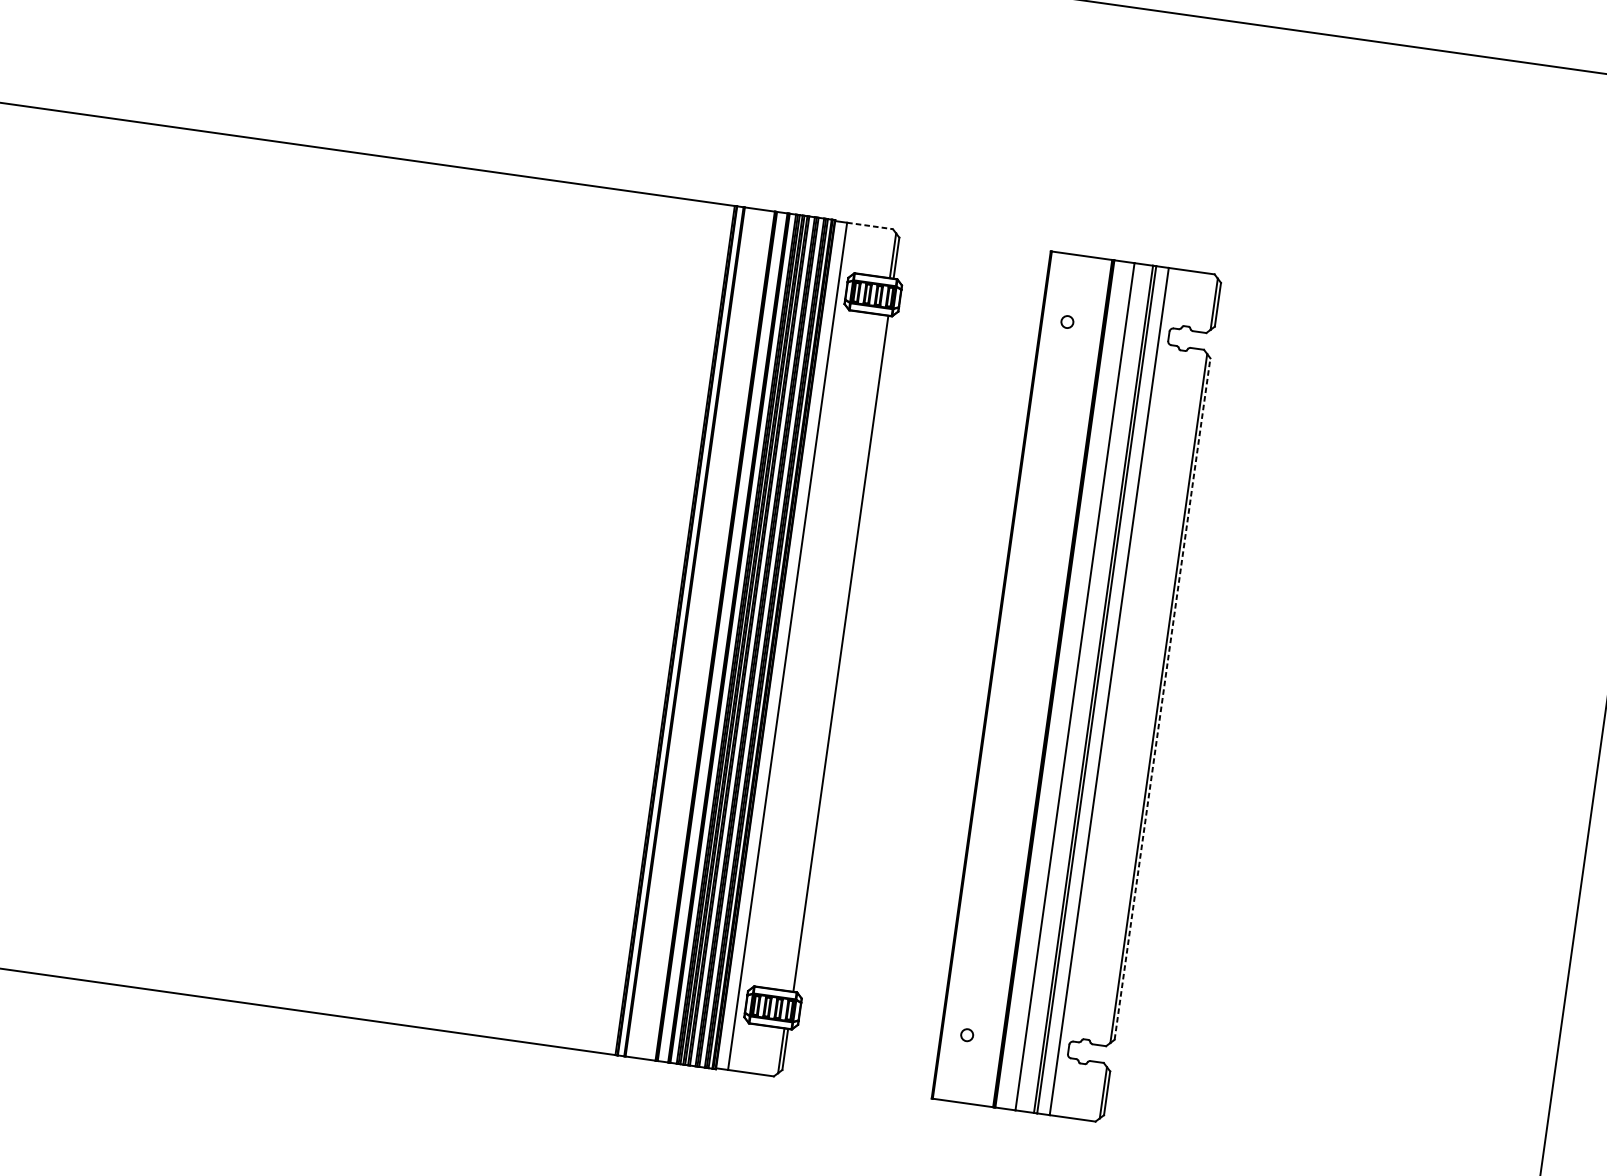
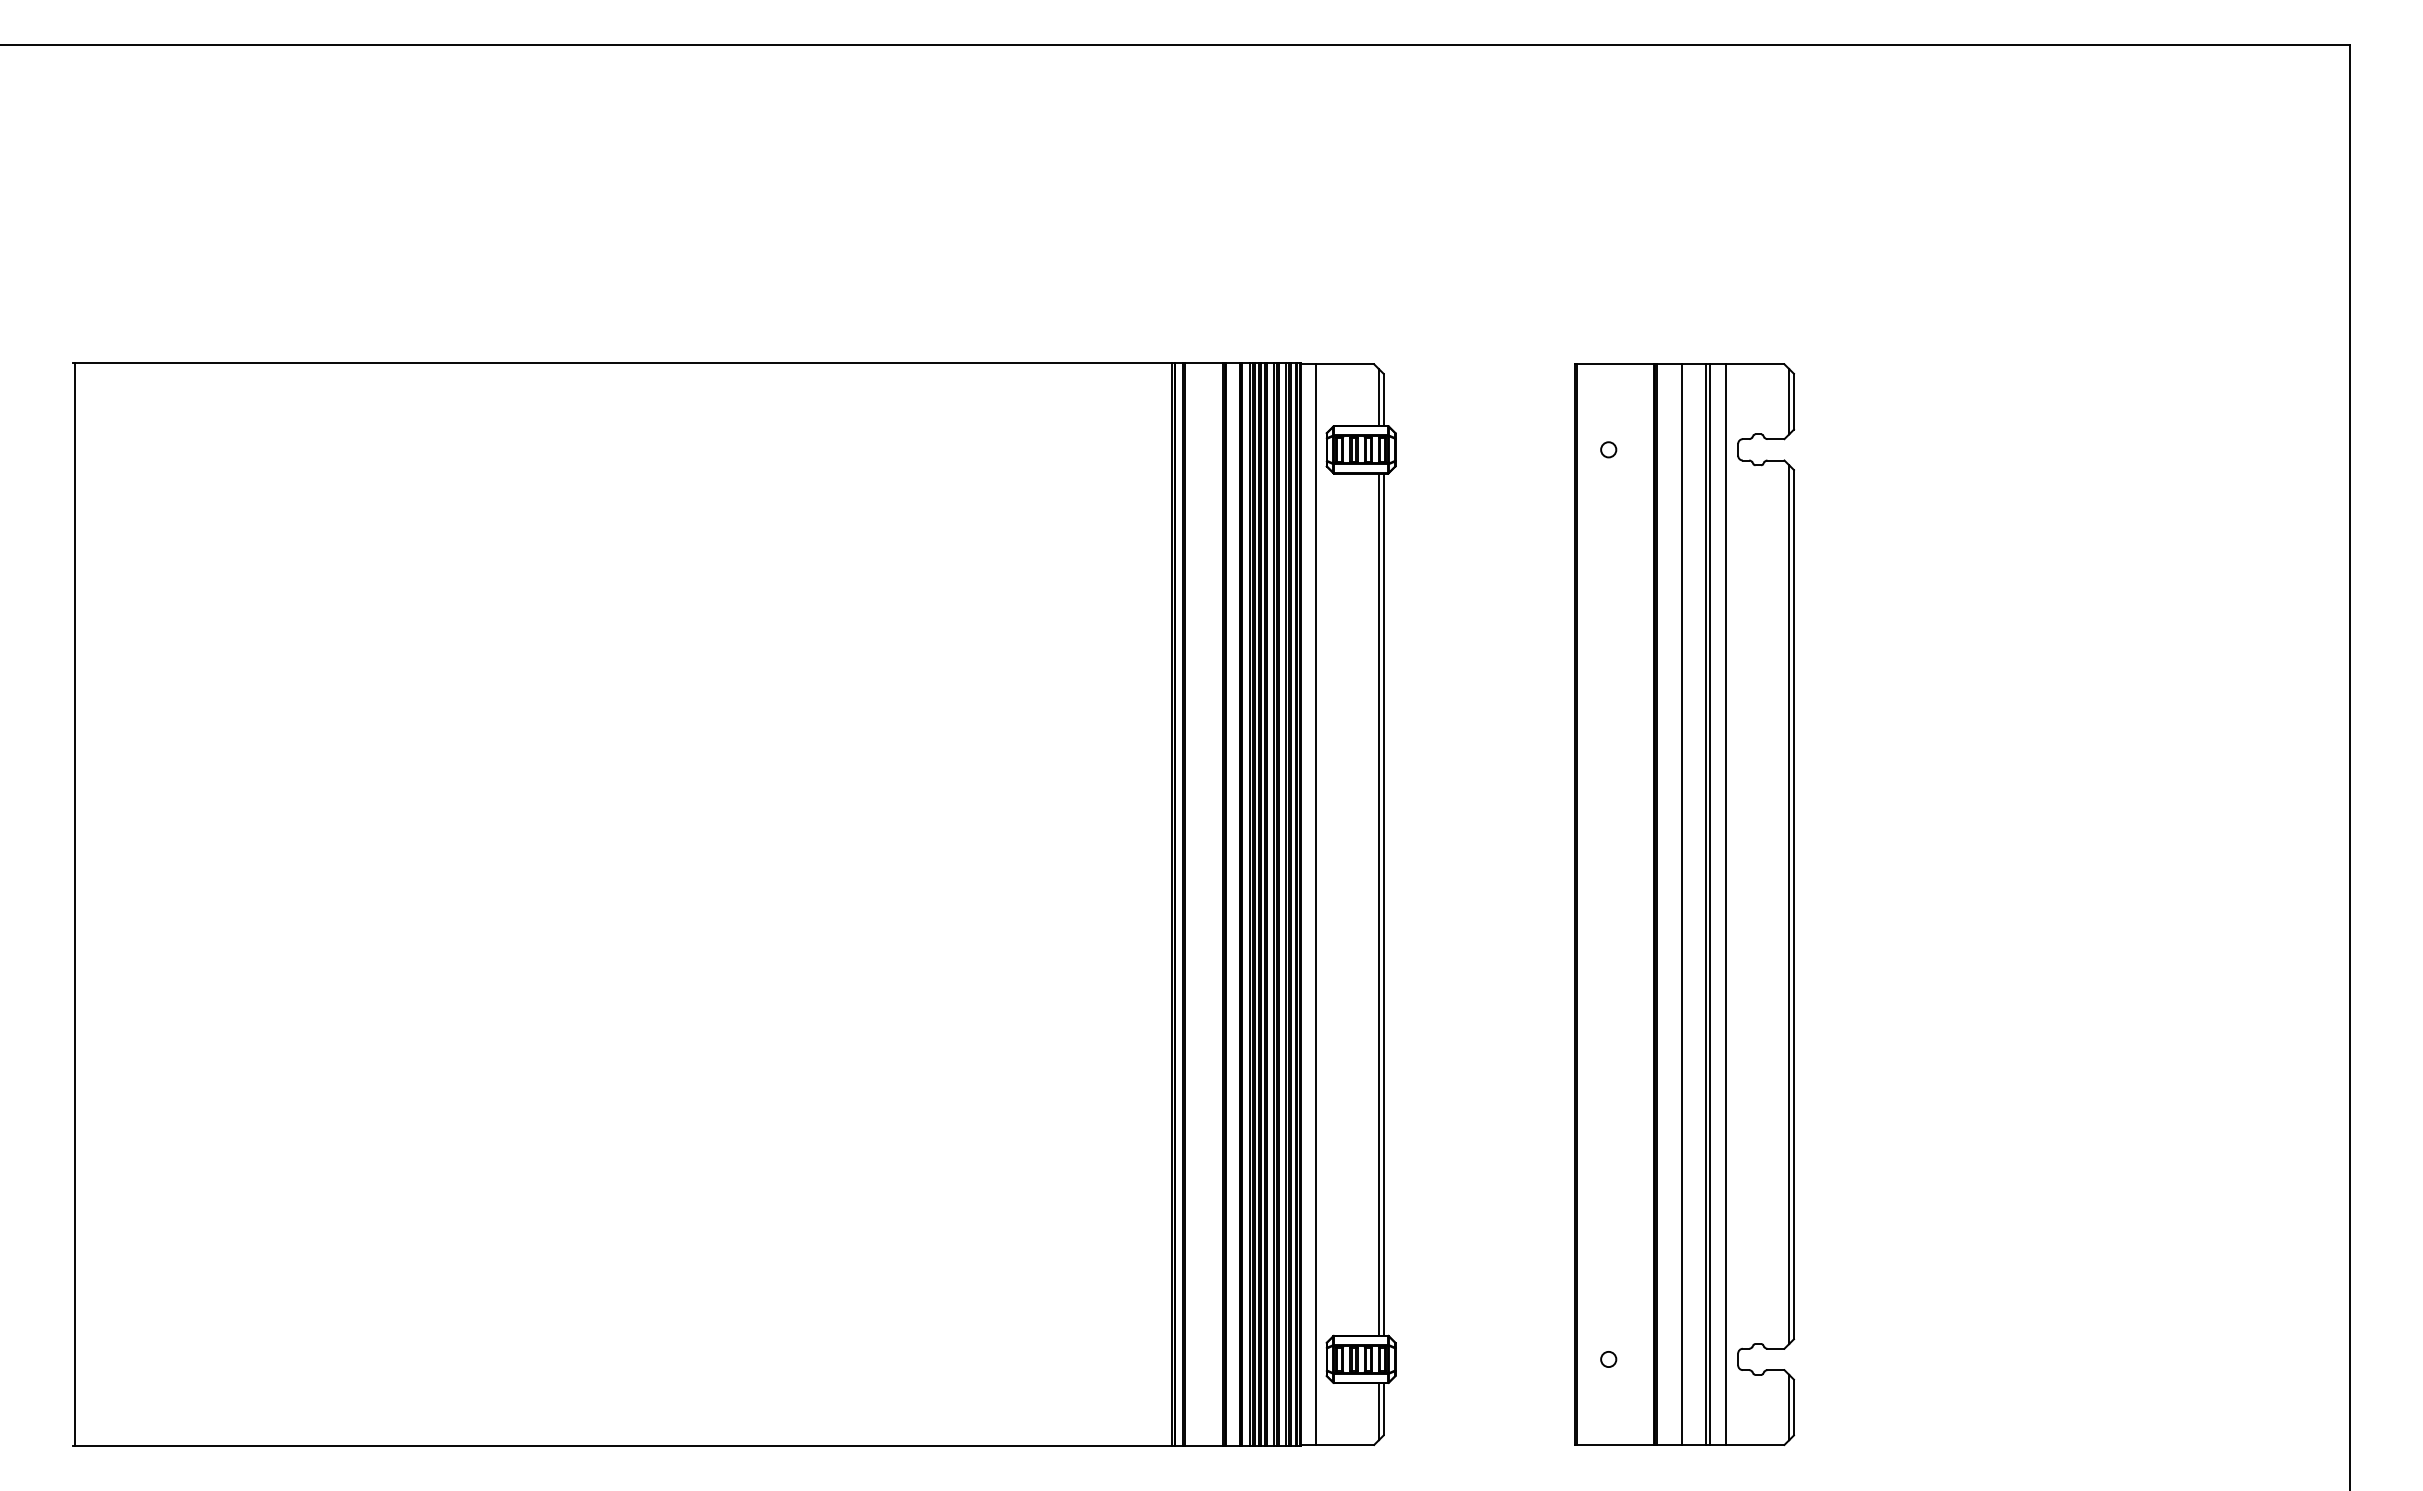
line: (870, 226) -> (1345, 364), dashed -> solid
line: (836, 653) -> (1378, 904), added
line: (1162, 698) -> (1793, 904), dashed -> solid

